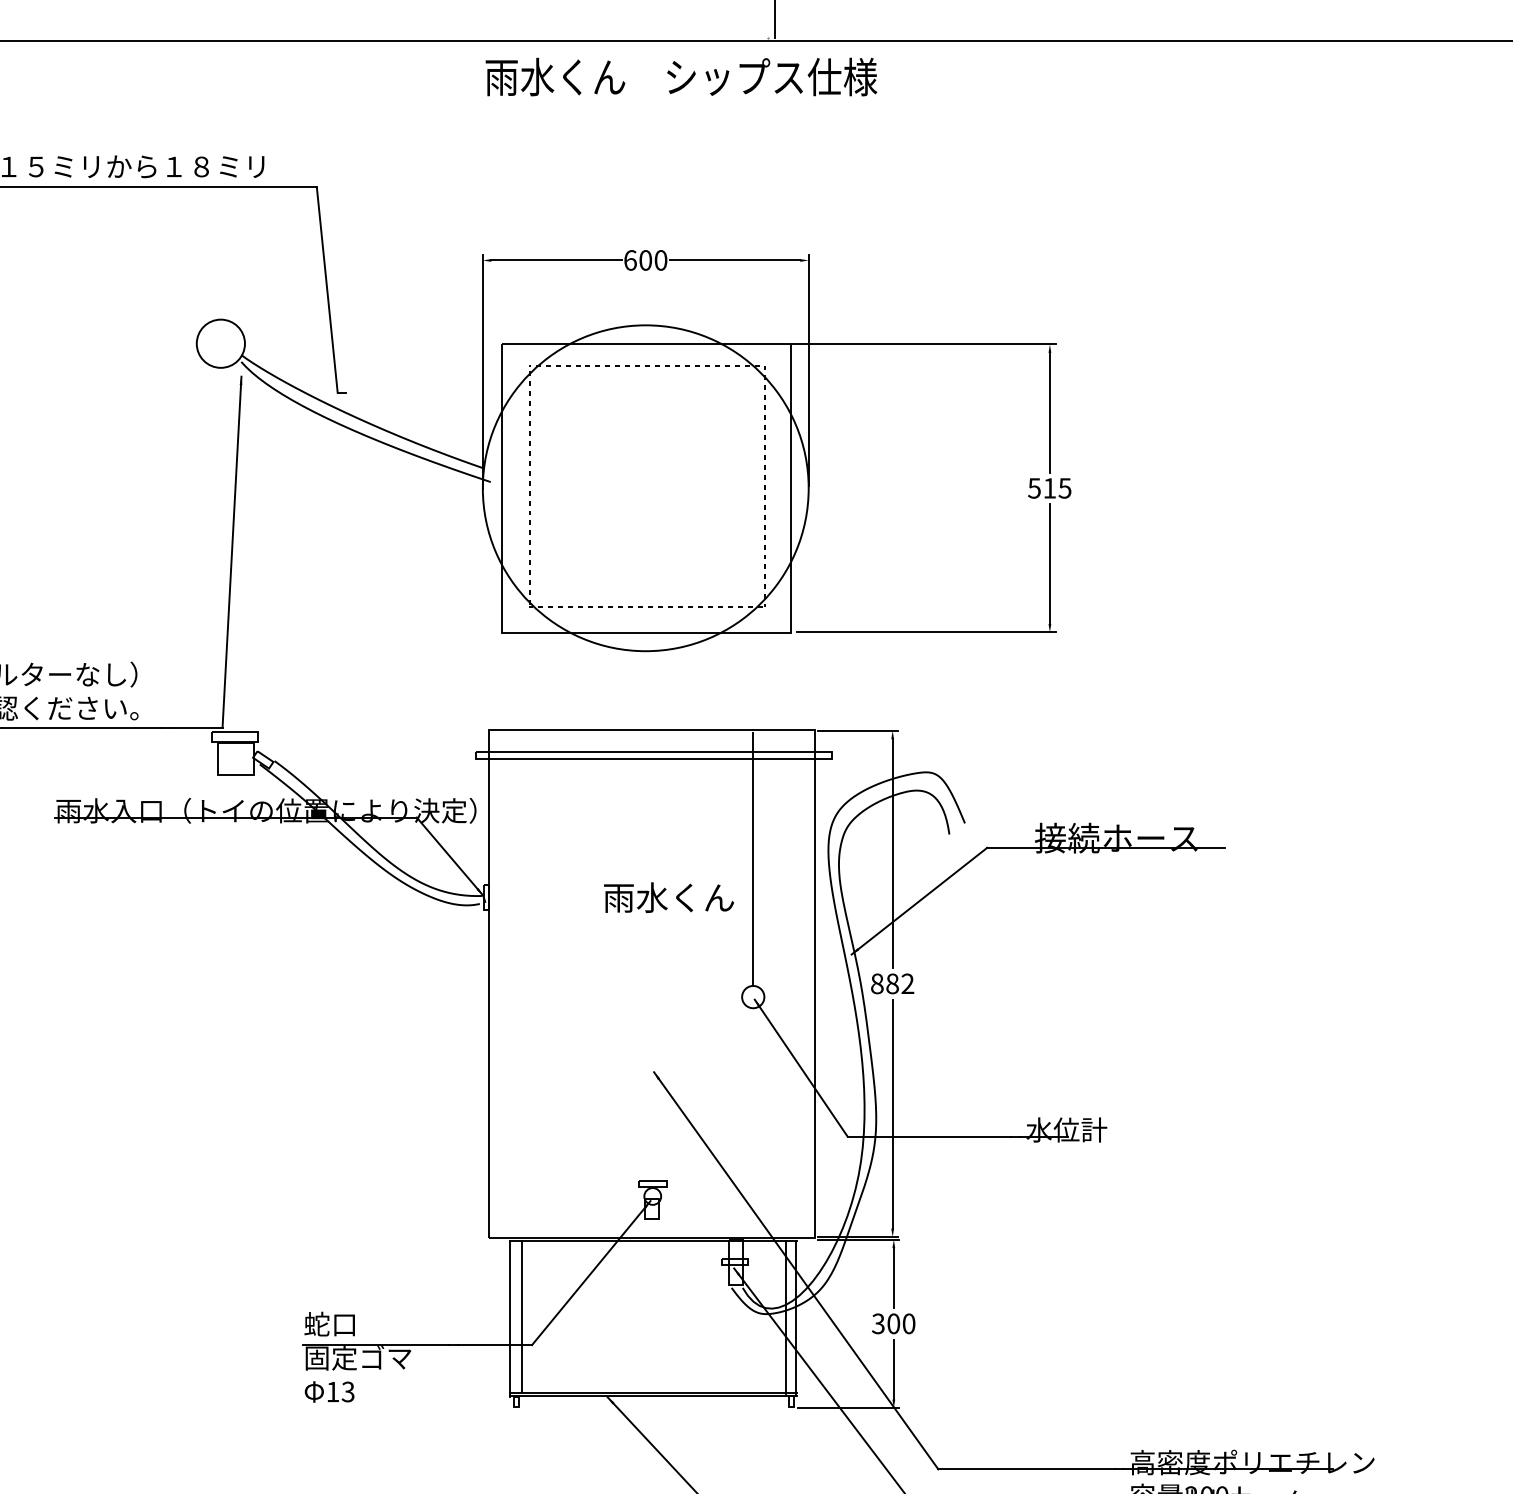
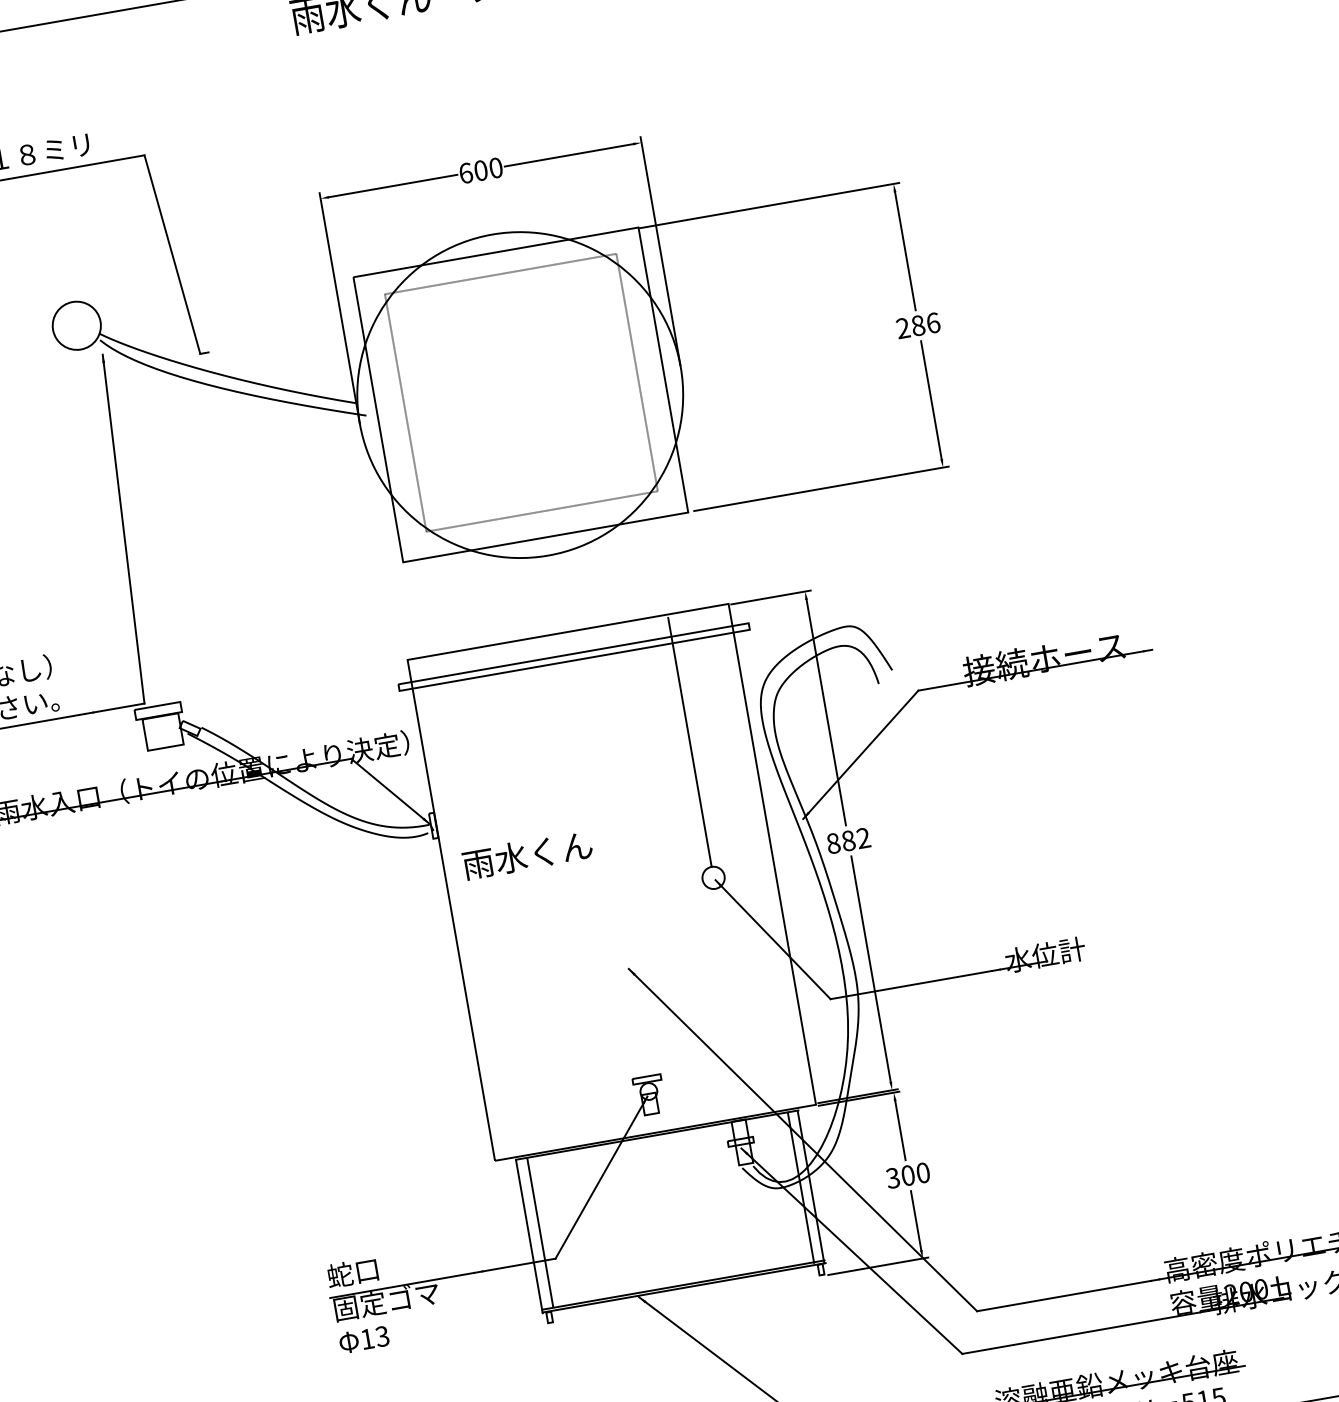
text: (1049, 488) -> (917, 325), 515 -> 286
text: (668, 897) -> (527, 854), moved

